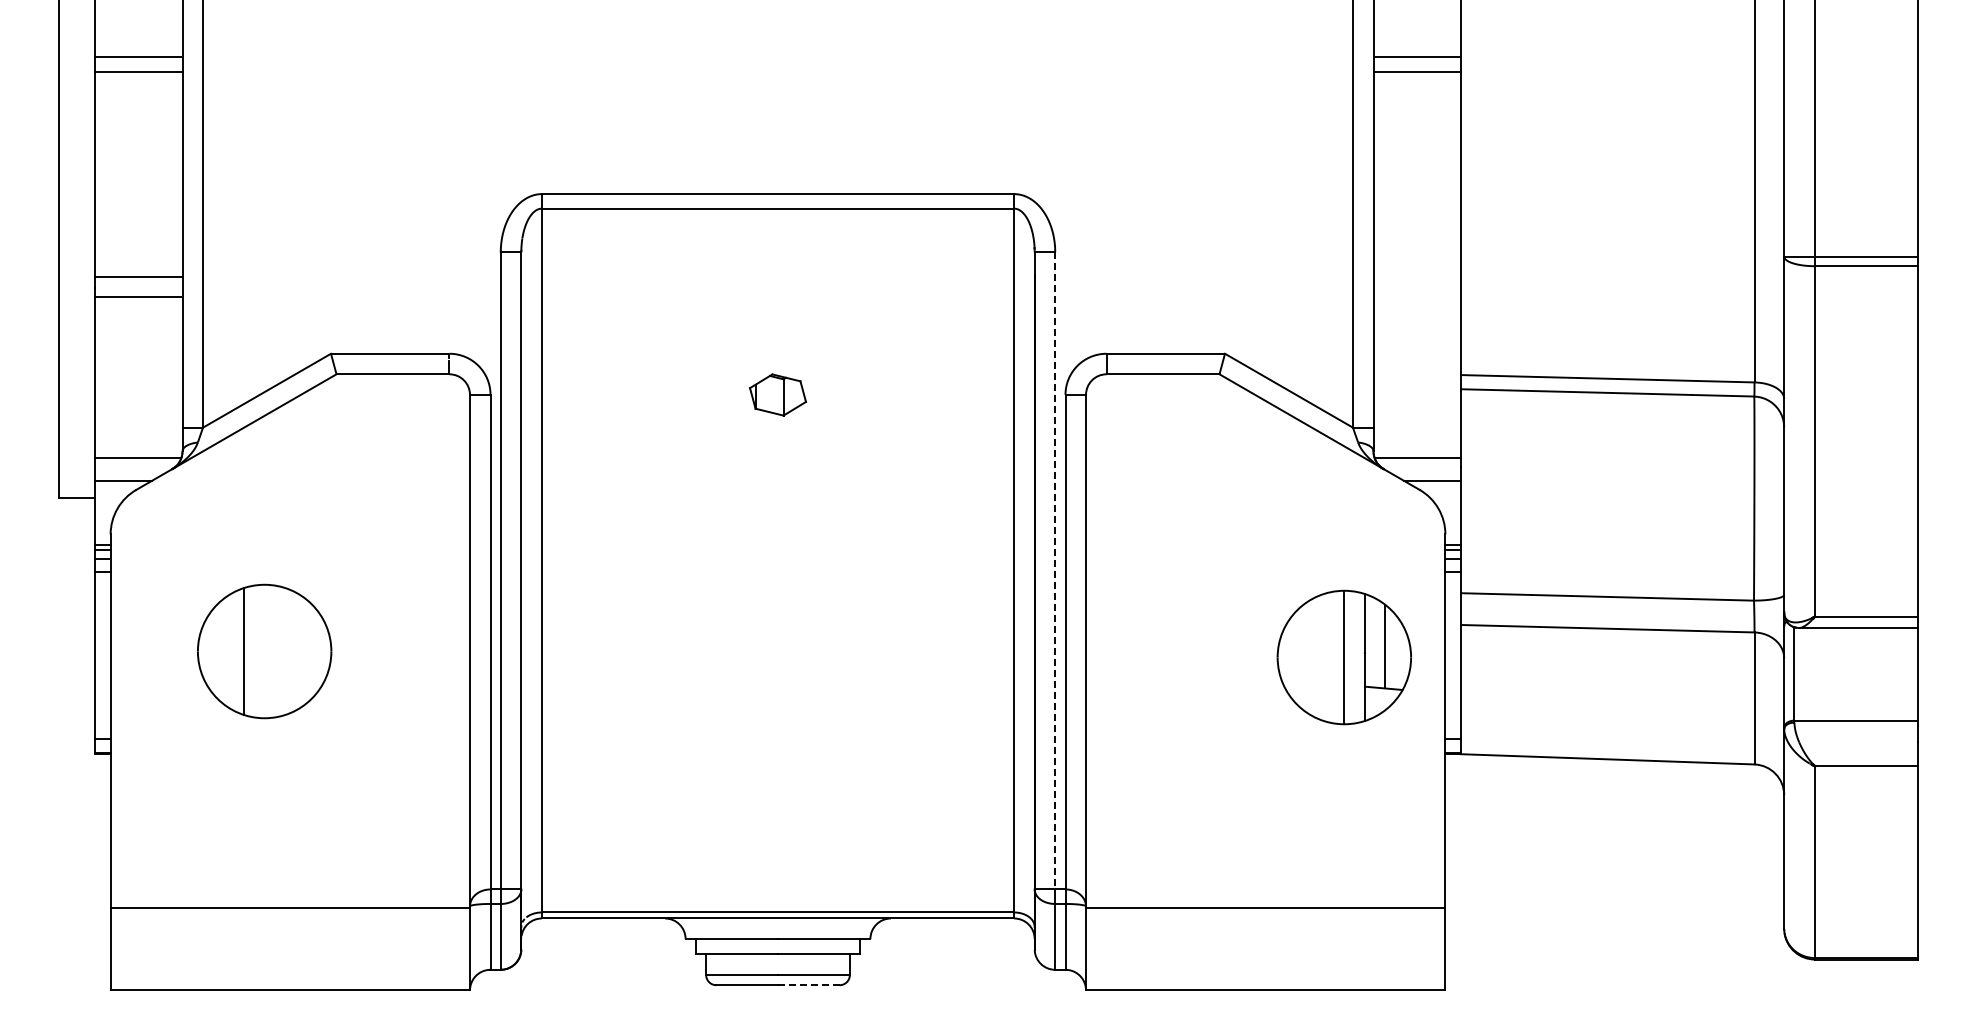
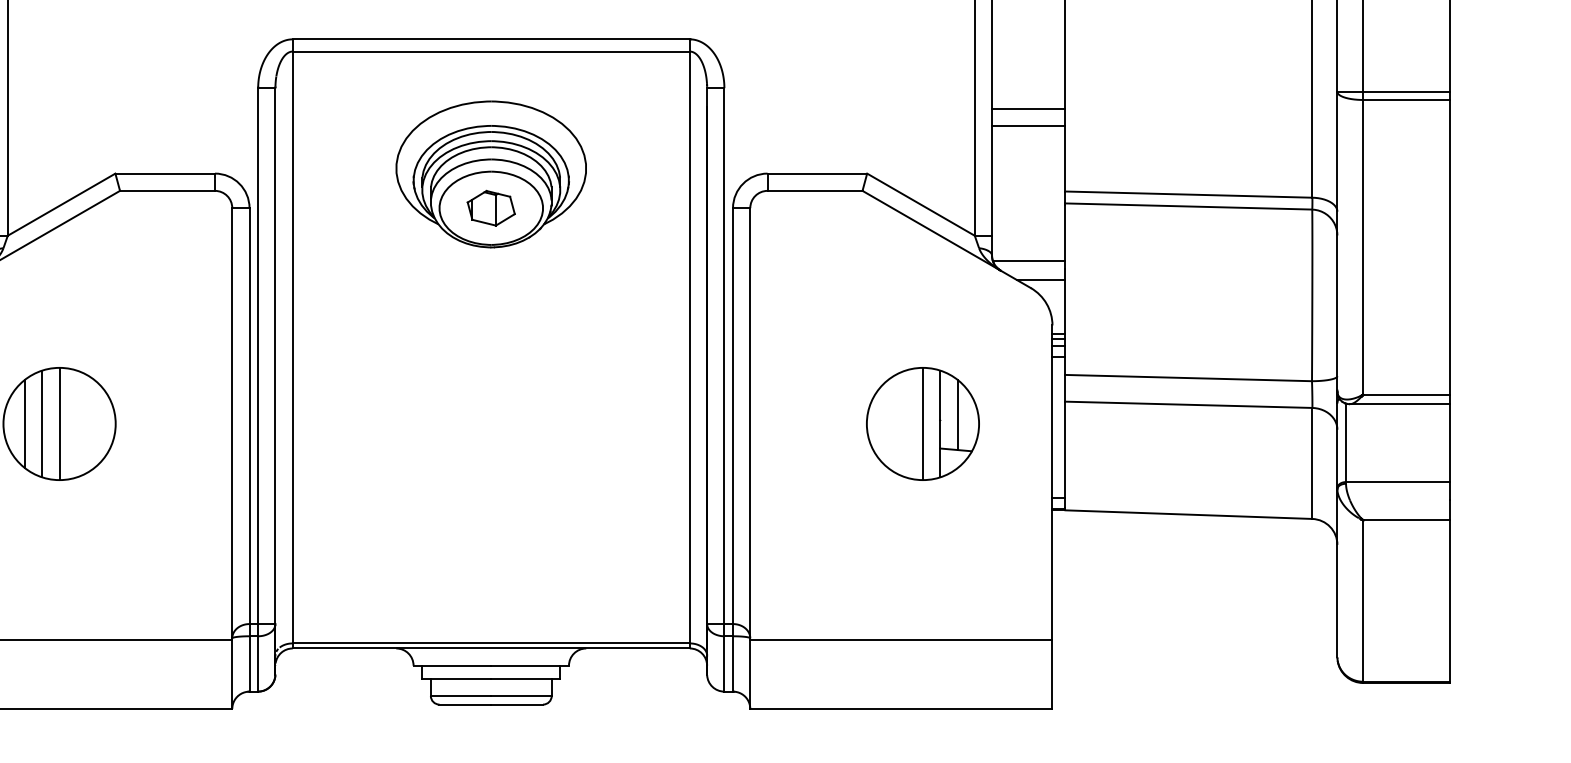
line: (1416, 277) -> (1028, 109), added
line: (1416, 296) -> (1028, 125), added
part: (777, 354) -> (490, 174), added
line: (1055, 570) -> (724, 355), dashed -> solid
line: (223, 651) -> (24, 423), added
line: (264, 651) -> (59, 423), added
part: (1343, 657) -> (922, 423), moved
line: (808, 985) -> (516, 704), dashed -> solid

